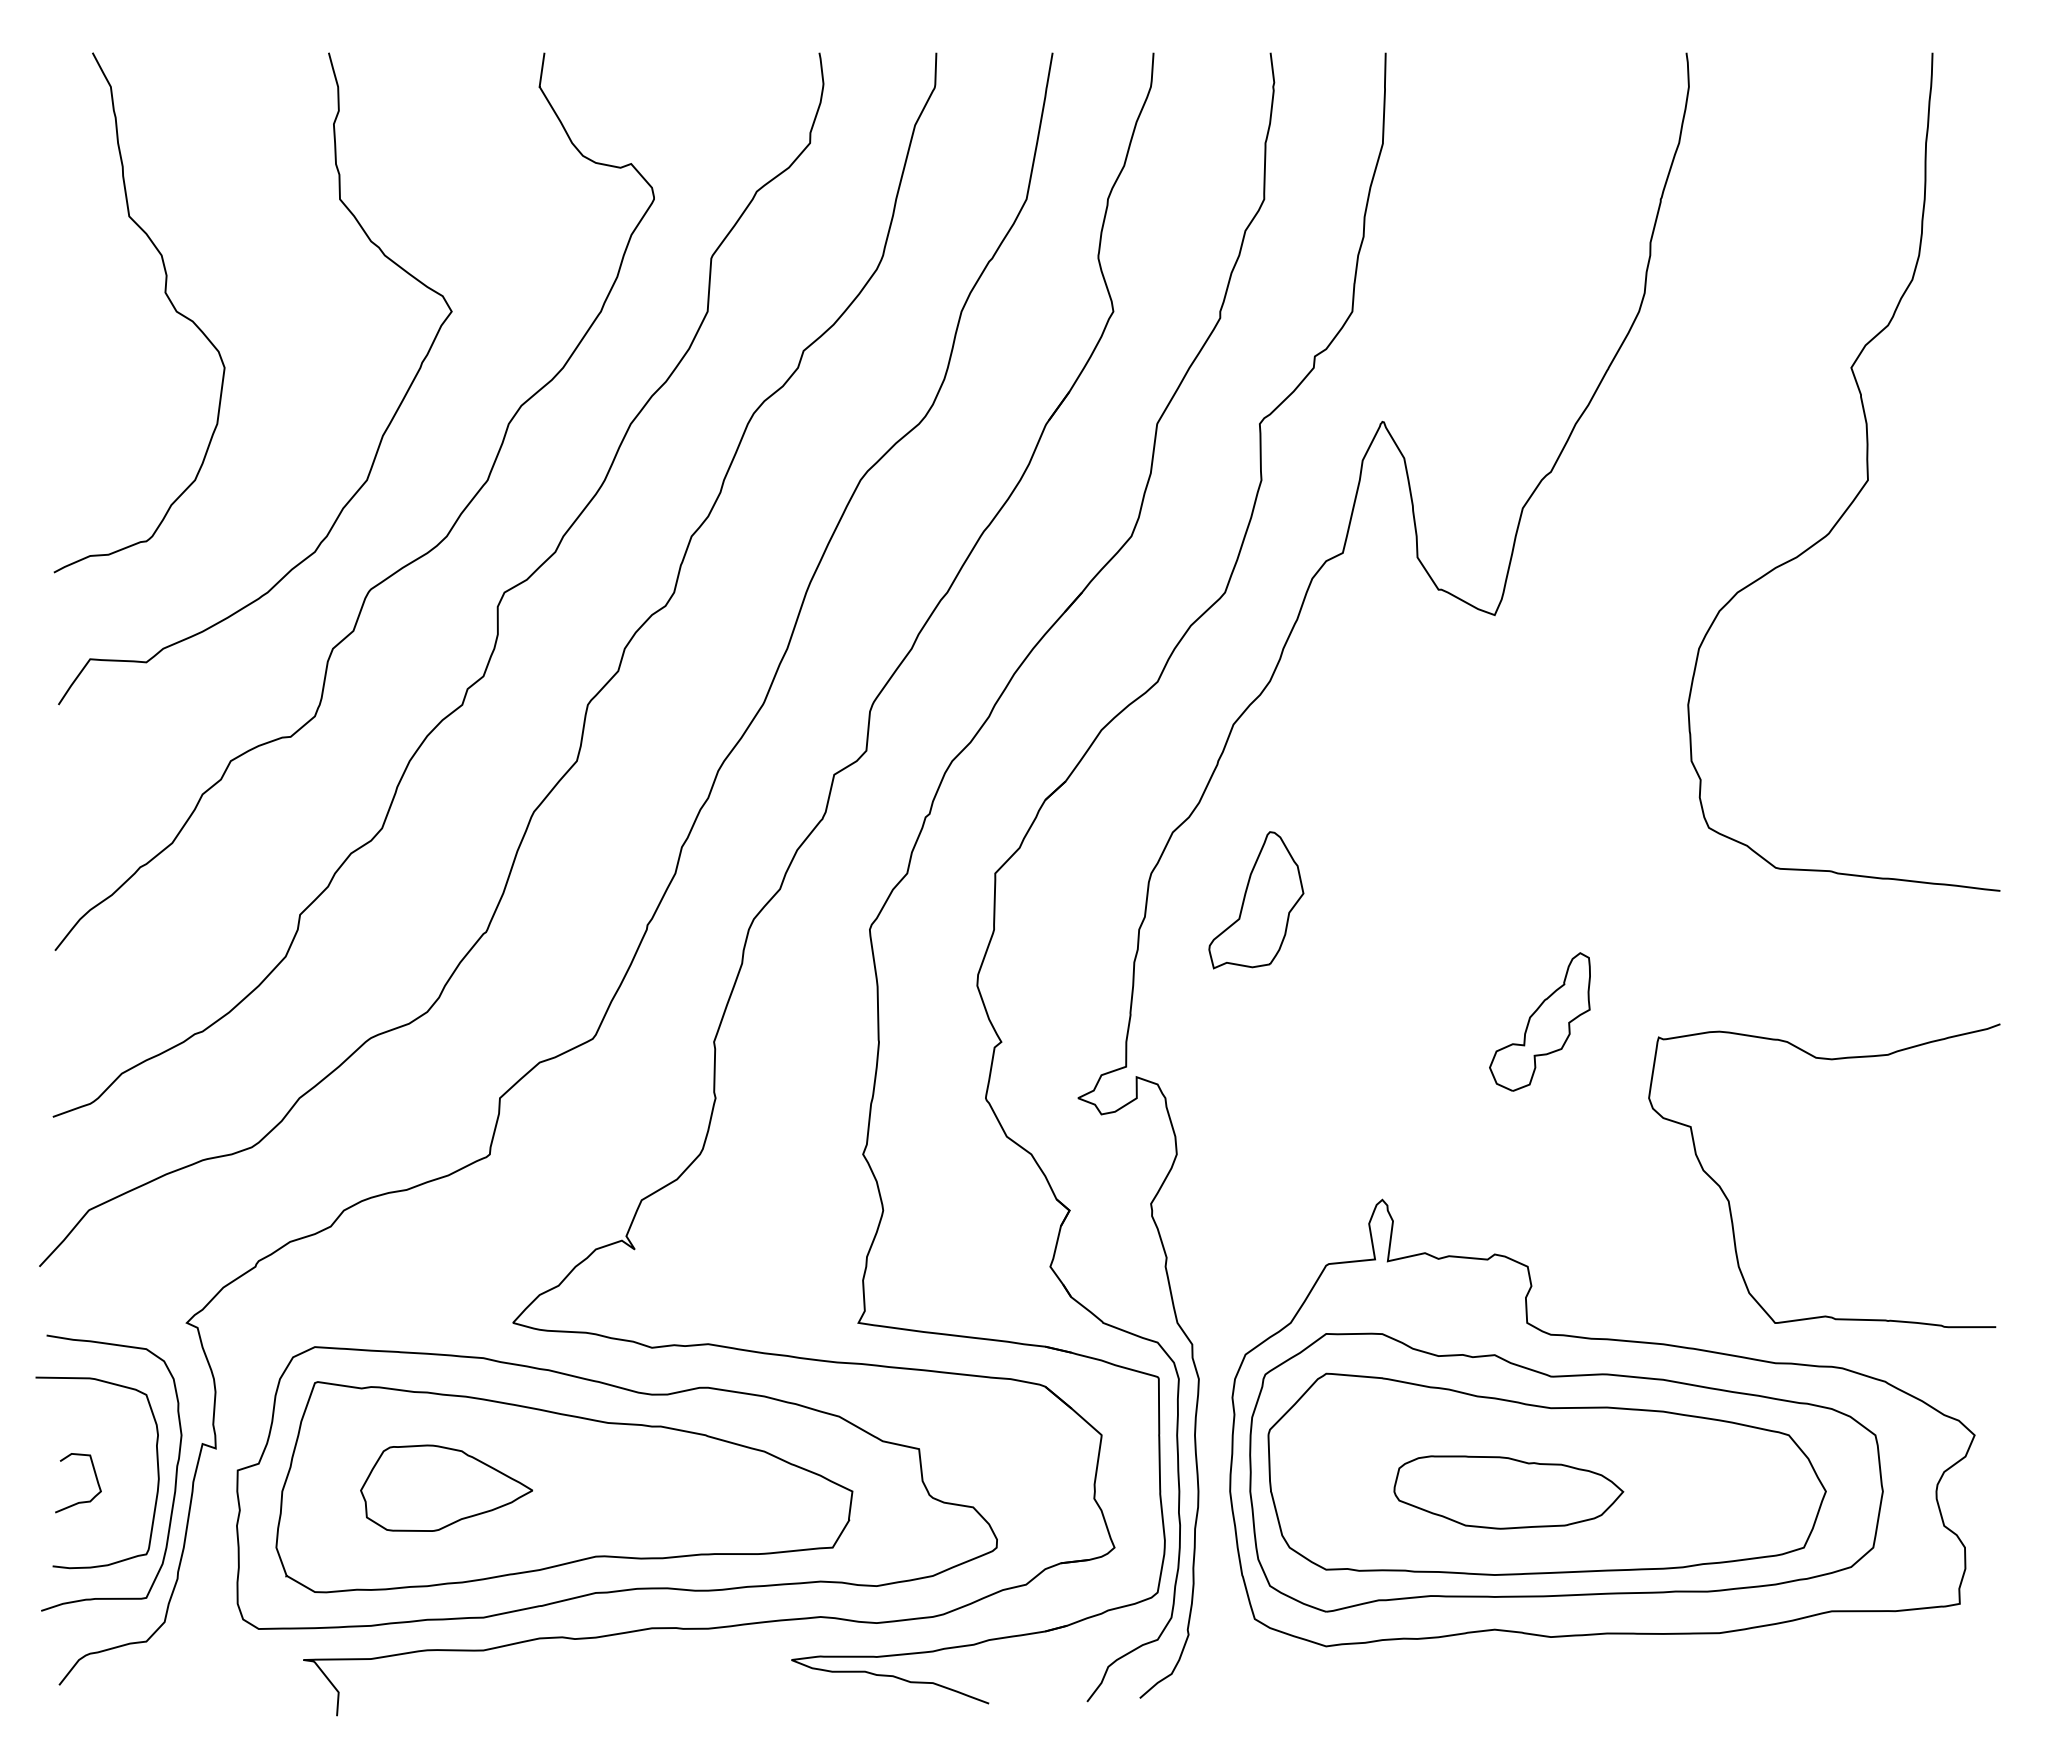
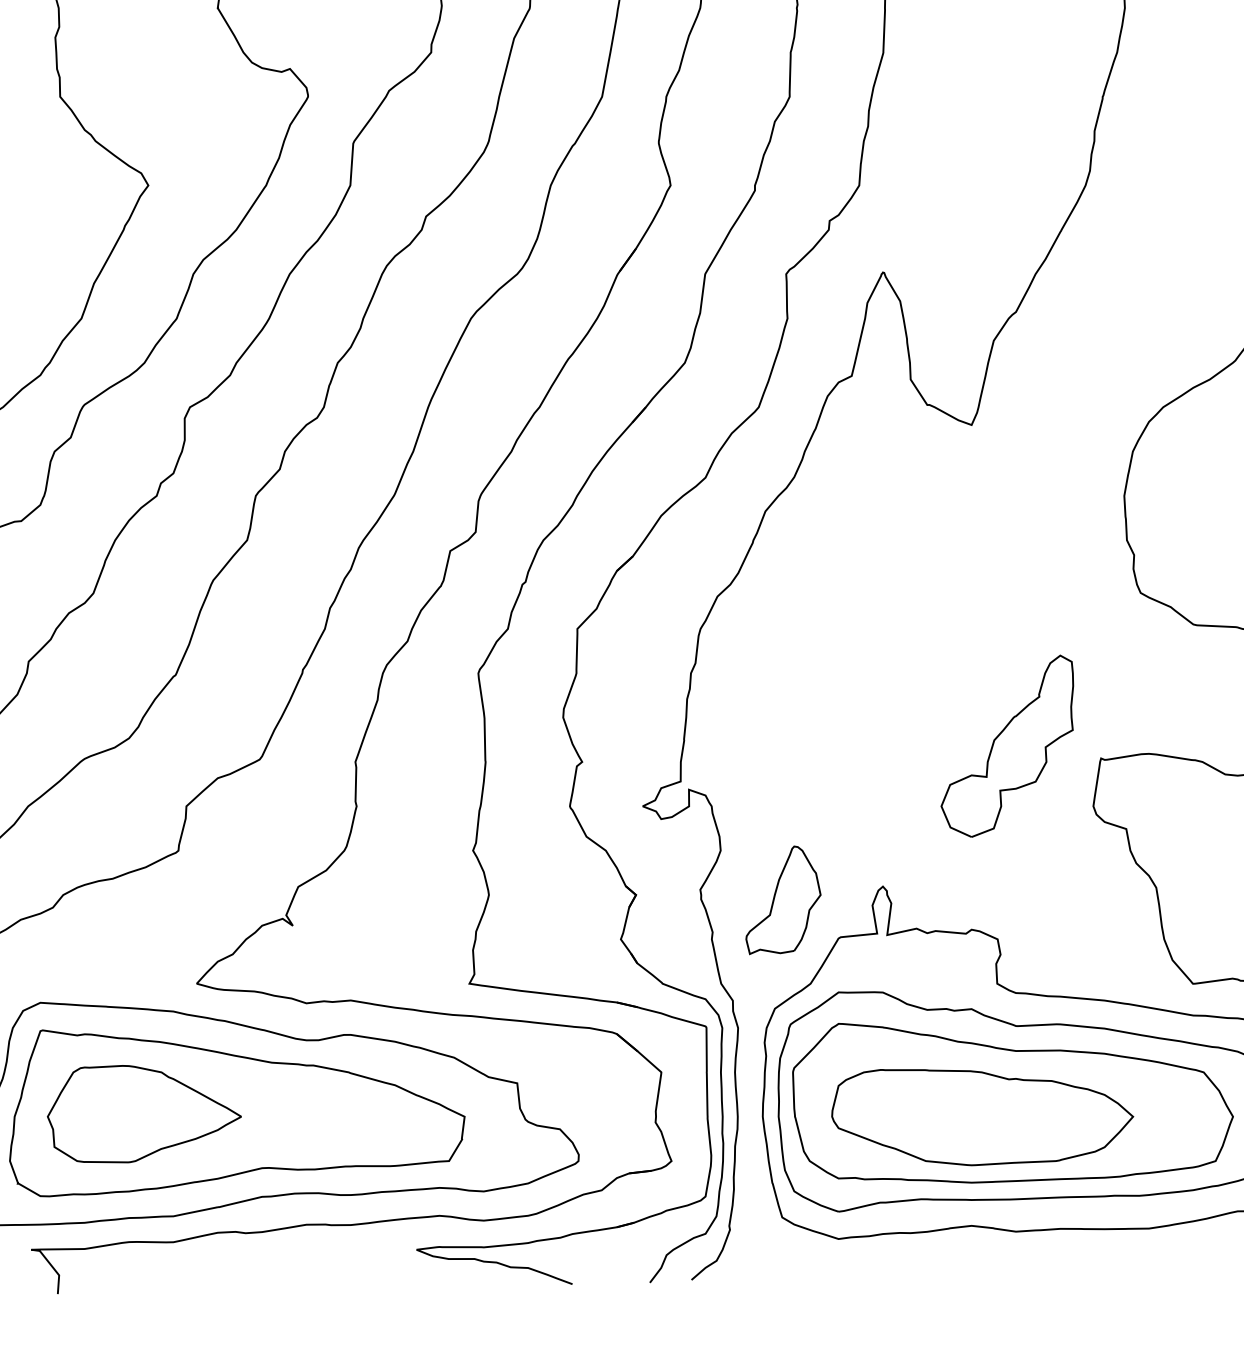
part: (1256, 900) -> (783, 900), moved
part: (1539, 1021) -> (1006, 745), size x1.67
part: (446, 1488) -> (144, 1114), size x1.43
part: (1508, 1492) -> (982, 1117), size x1.67

